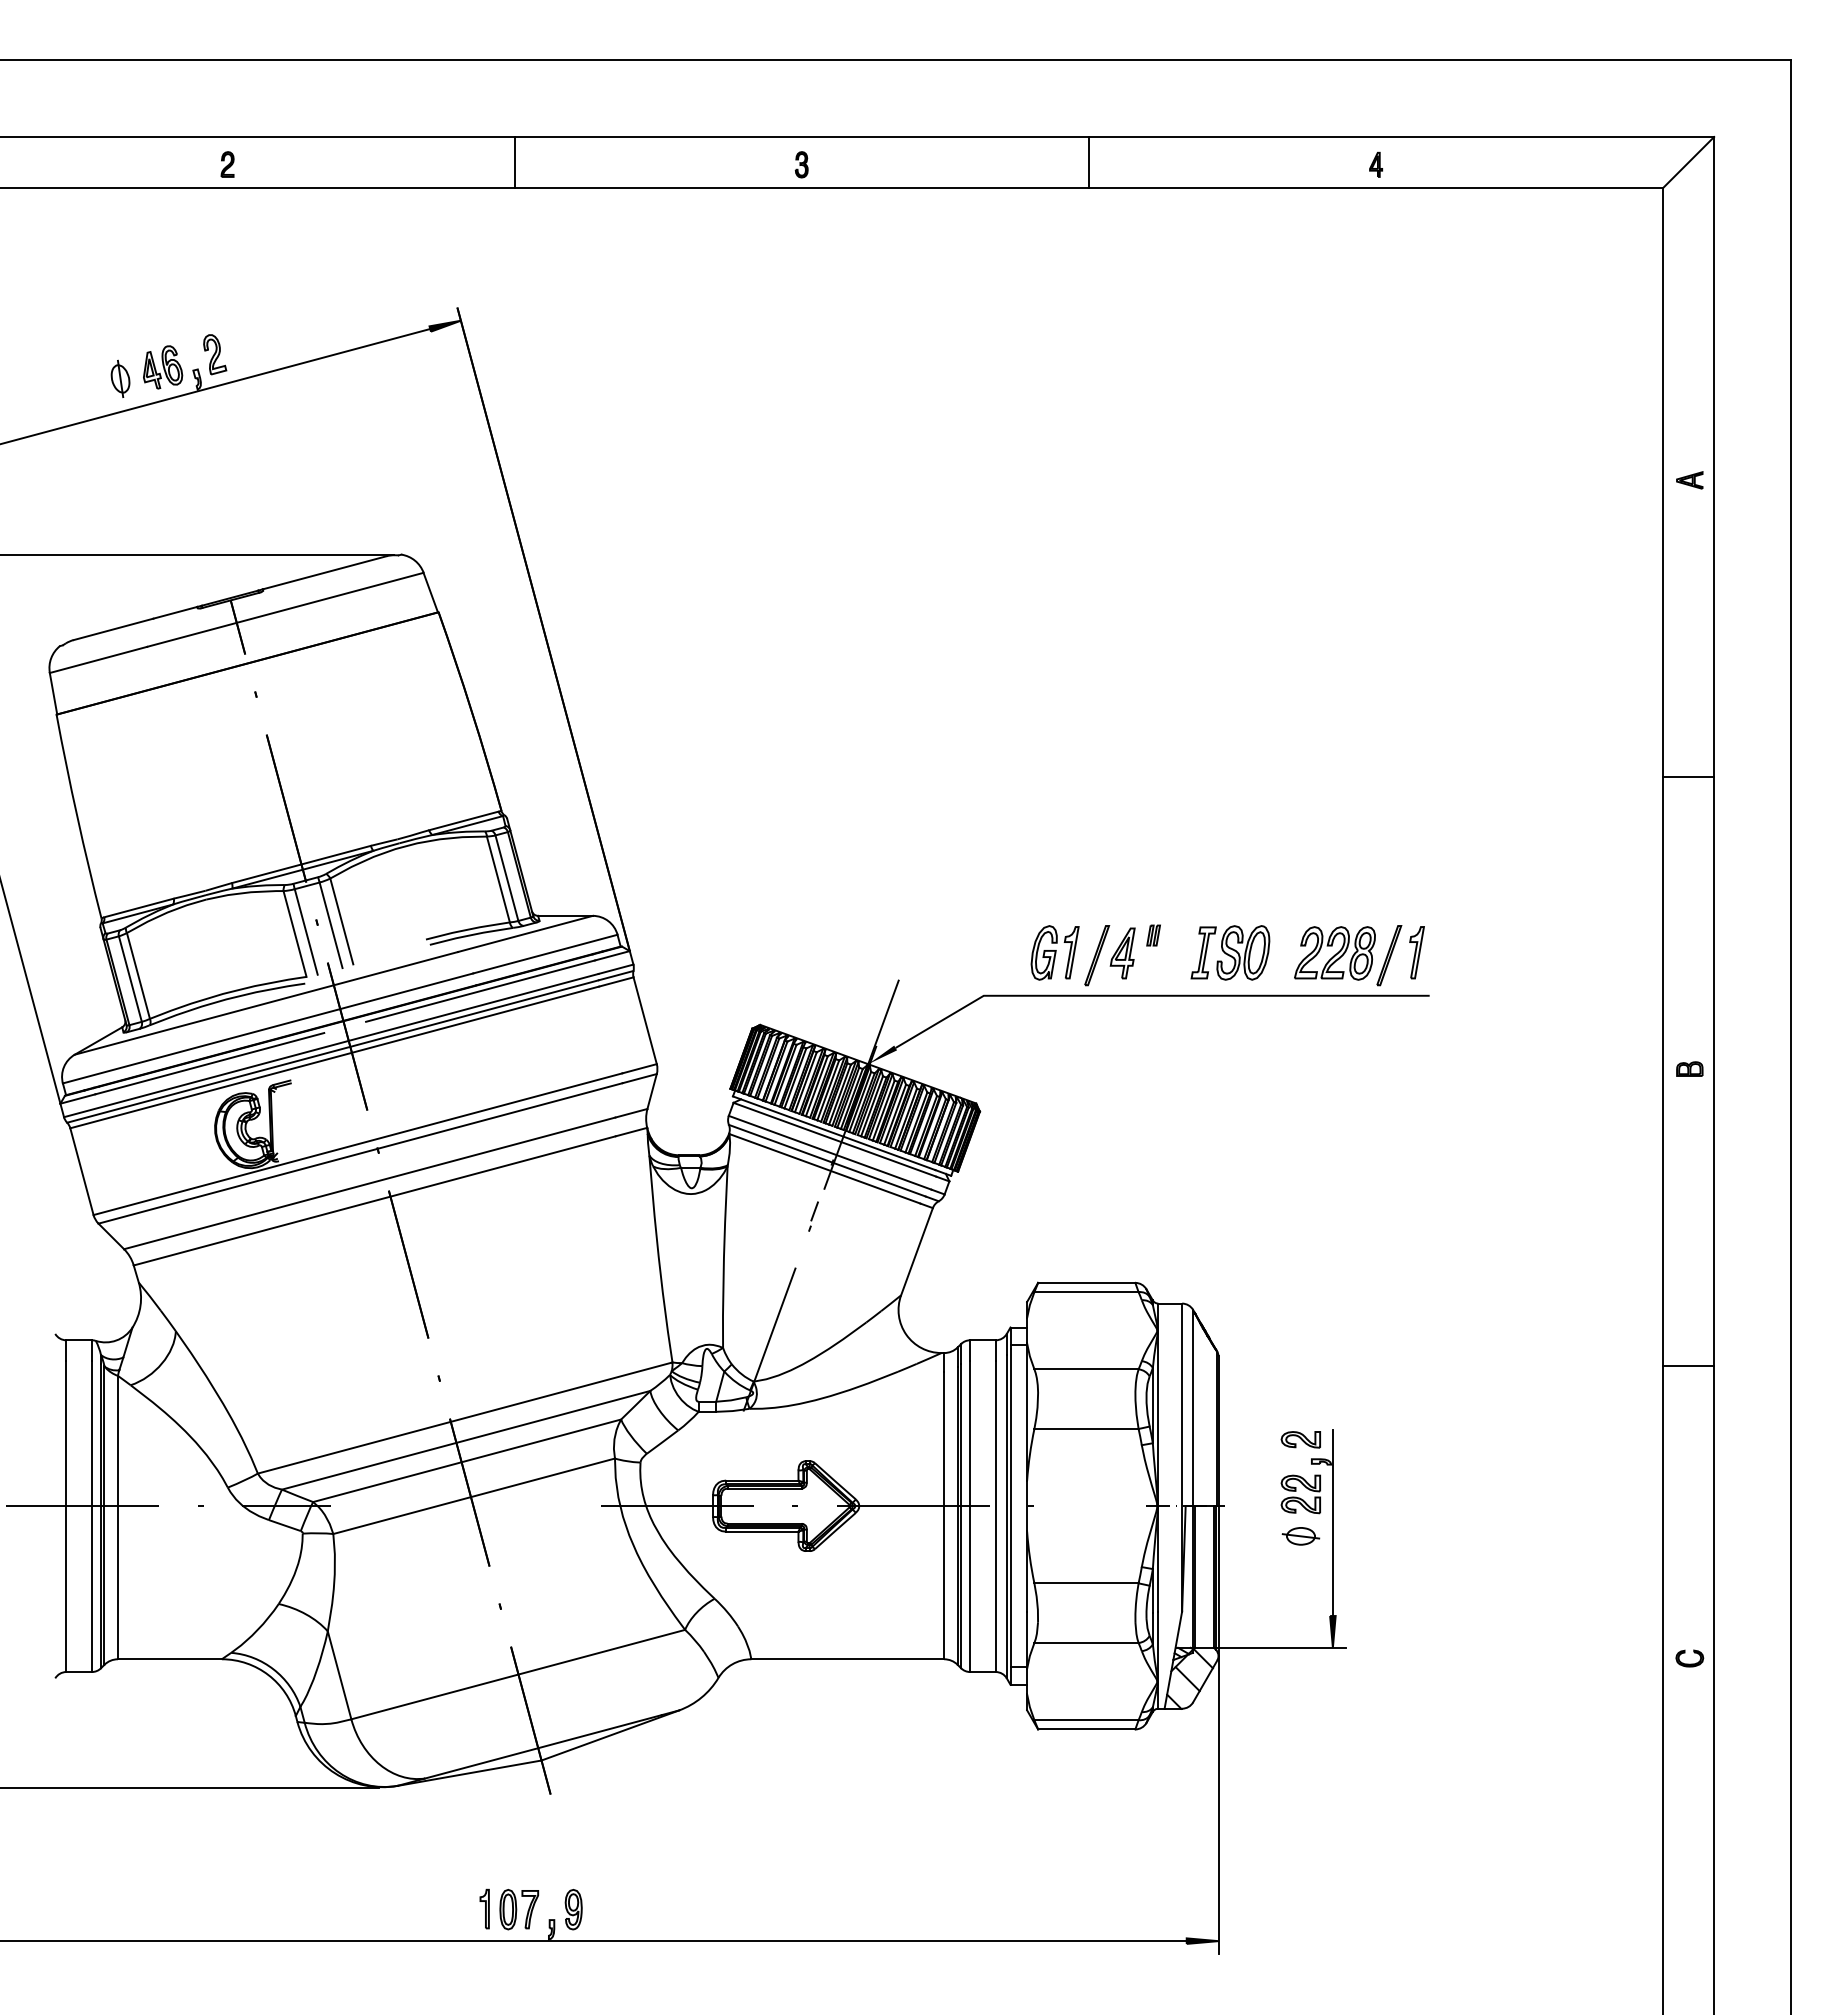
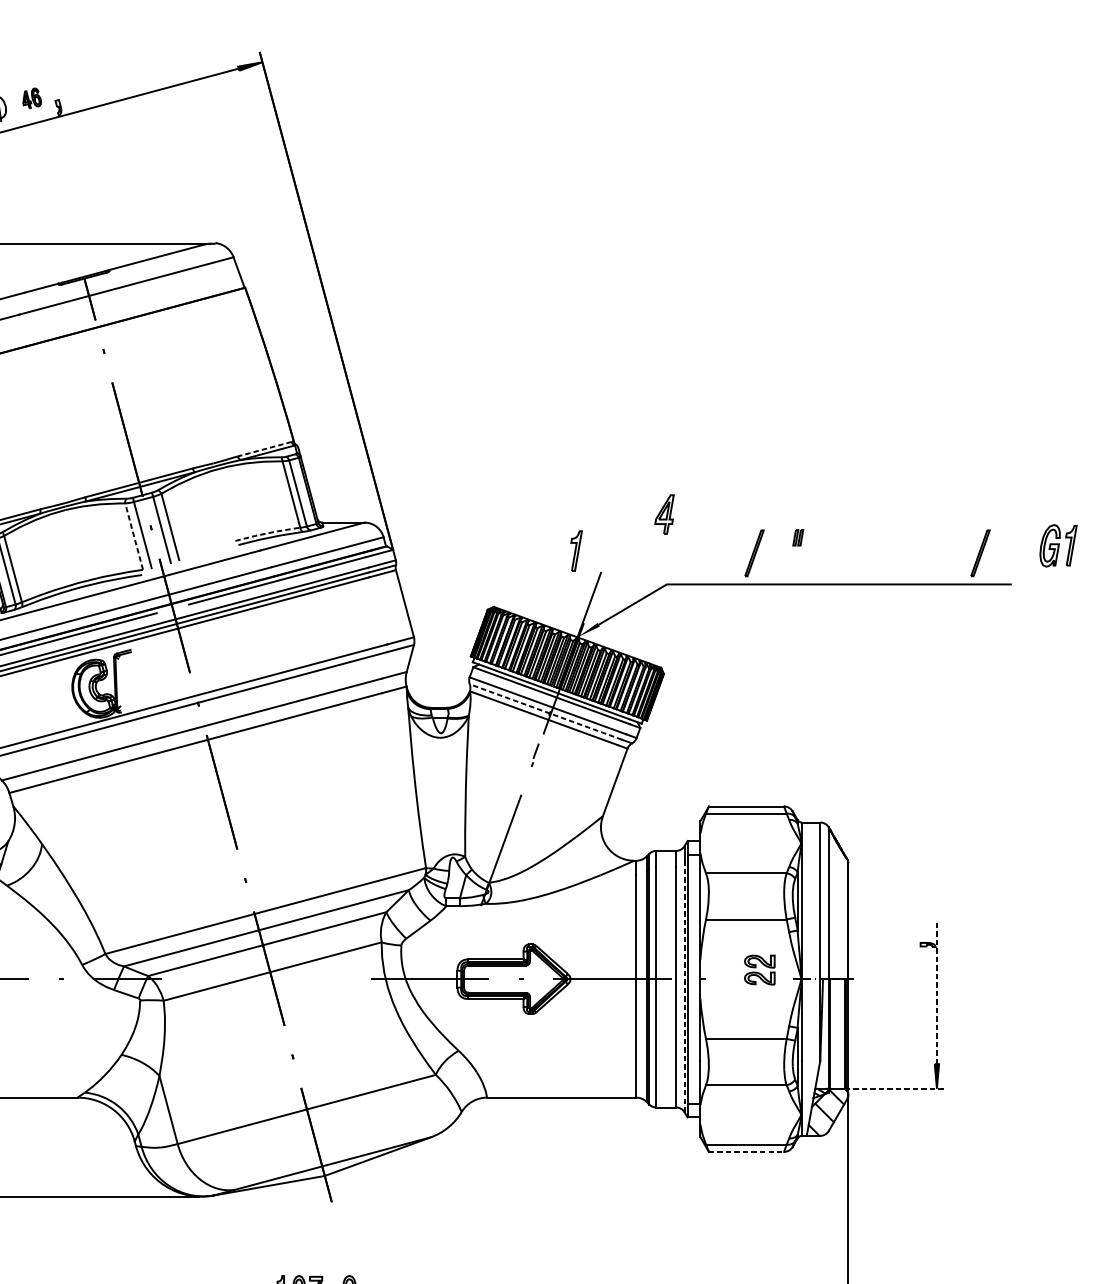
part: (215, 354) -> (72, 88), removed
part: (163, 367) -> (32, 98), size x0.6
line: (463, 820) -> (264, 448), solid -> dashed
line: (467, 929) -> (267, 533), solid -> dashed
line: (294, 933) -> (133, 536), solid -> dashed
part: (1054, 952) -> (1058, 545), moved
part: (1230, 952) -> (857, 550), removed
part: (1416, 952) -> (576, 550), moved
part: (1122, 953) -> (664, 514), moved
part: (1334, 953) -> (938, 551), removed
line: (827, 1160) -> (546, 711), solid -> dashed
part: (1300, 1439) -> (911, 927), removed
part: (1300, 1494) -> (759, 970), moved
line: (1006, 1516) -> (684, 987), solid -> dashed
line: (1332, 1522) -> (936, 991), solid -> dashed
part: (1300, 1536) -> (911, 1002), removed
line: (1279, 1647) -> (895, 1088), solid -> dashed
line: (1086, 1729) -> (746, 1151), solid -> dashed

